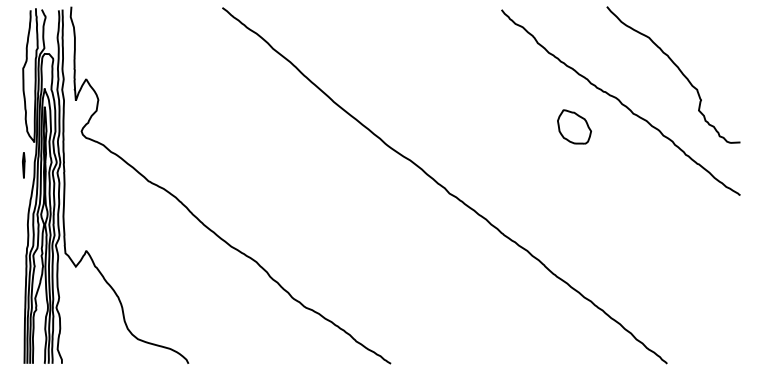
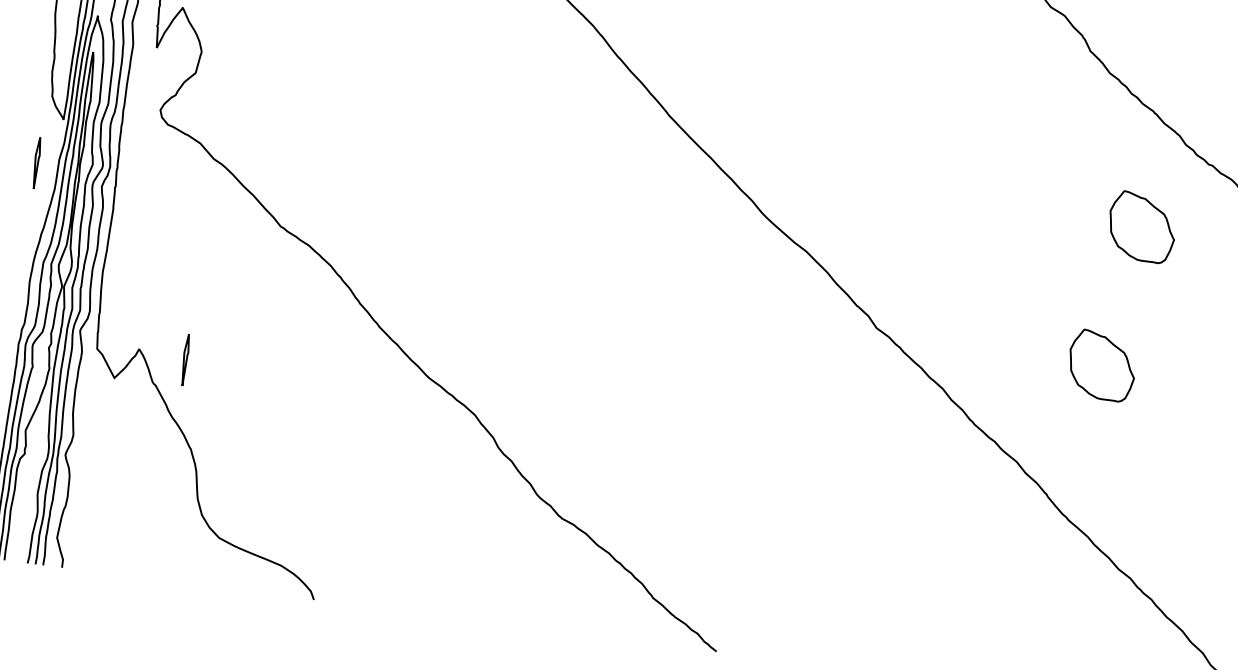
part: (563, 197) -> (1102, 364), added
line: (109, 253) -> (184, 360), added

